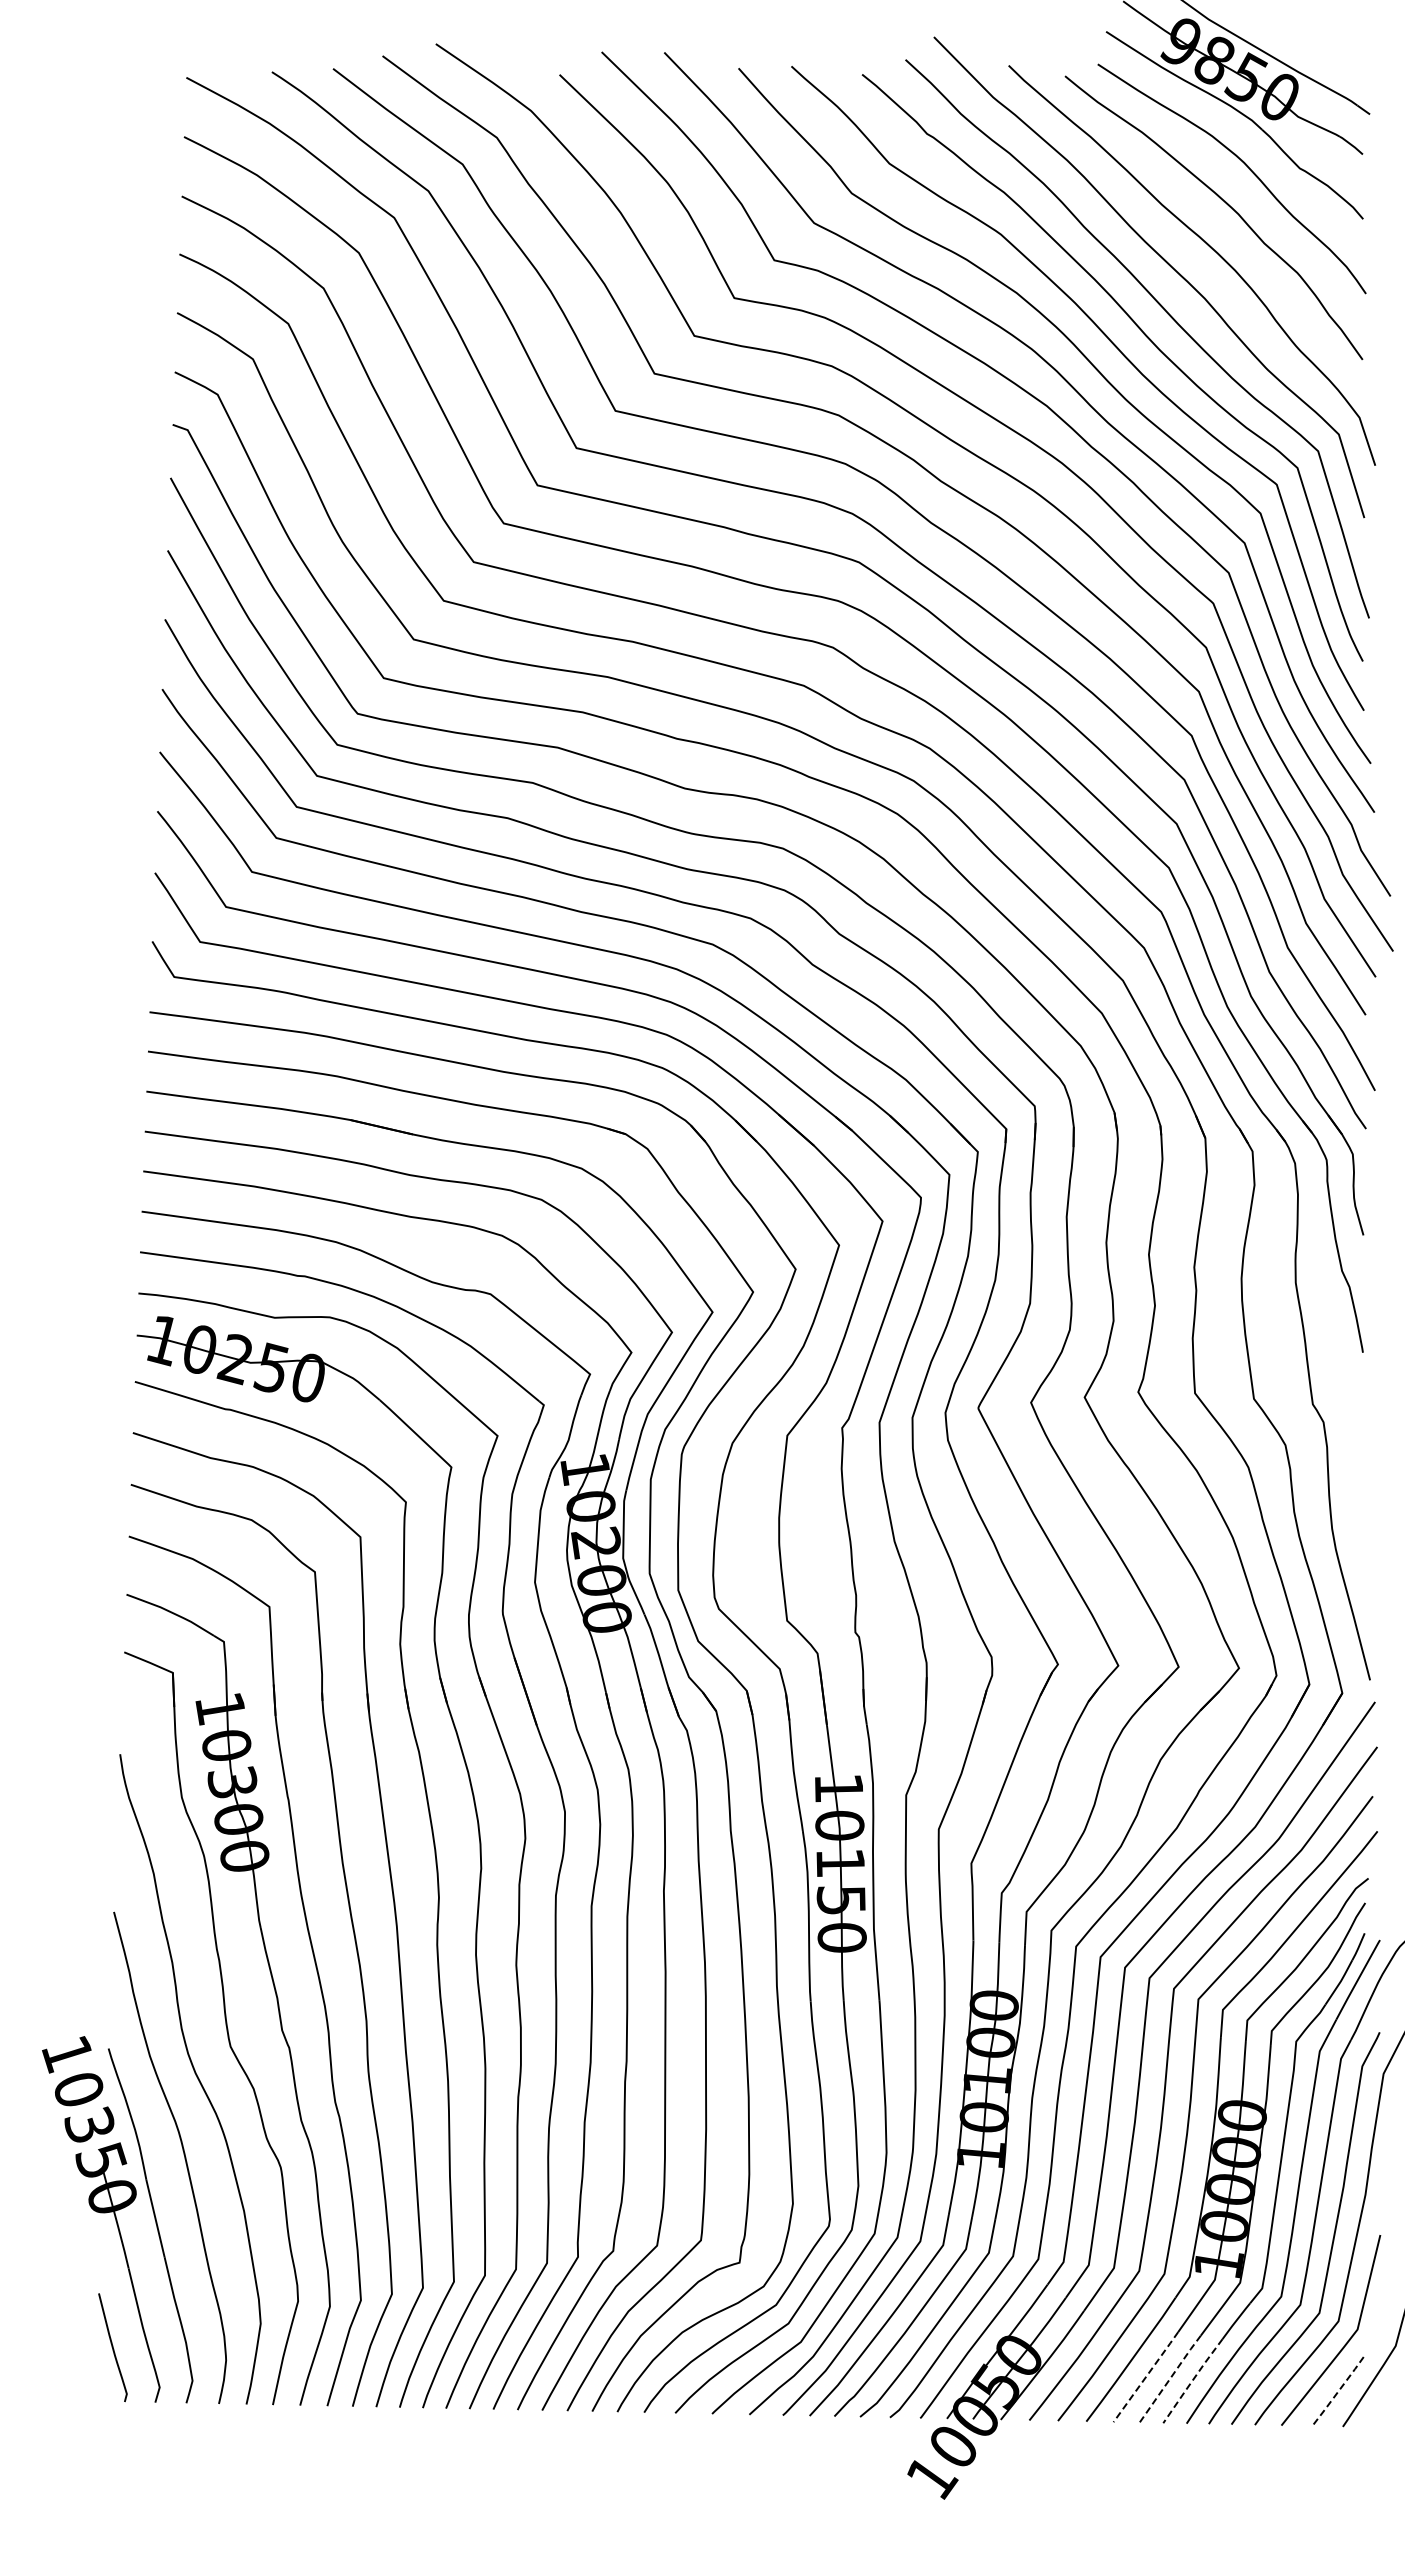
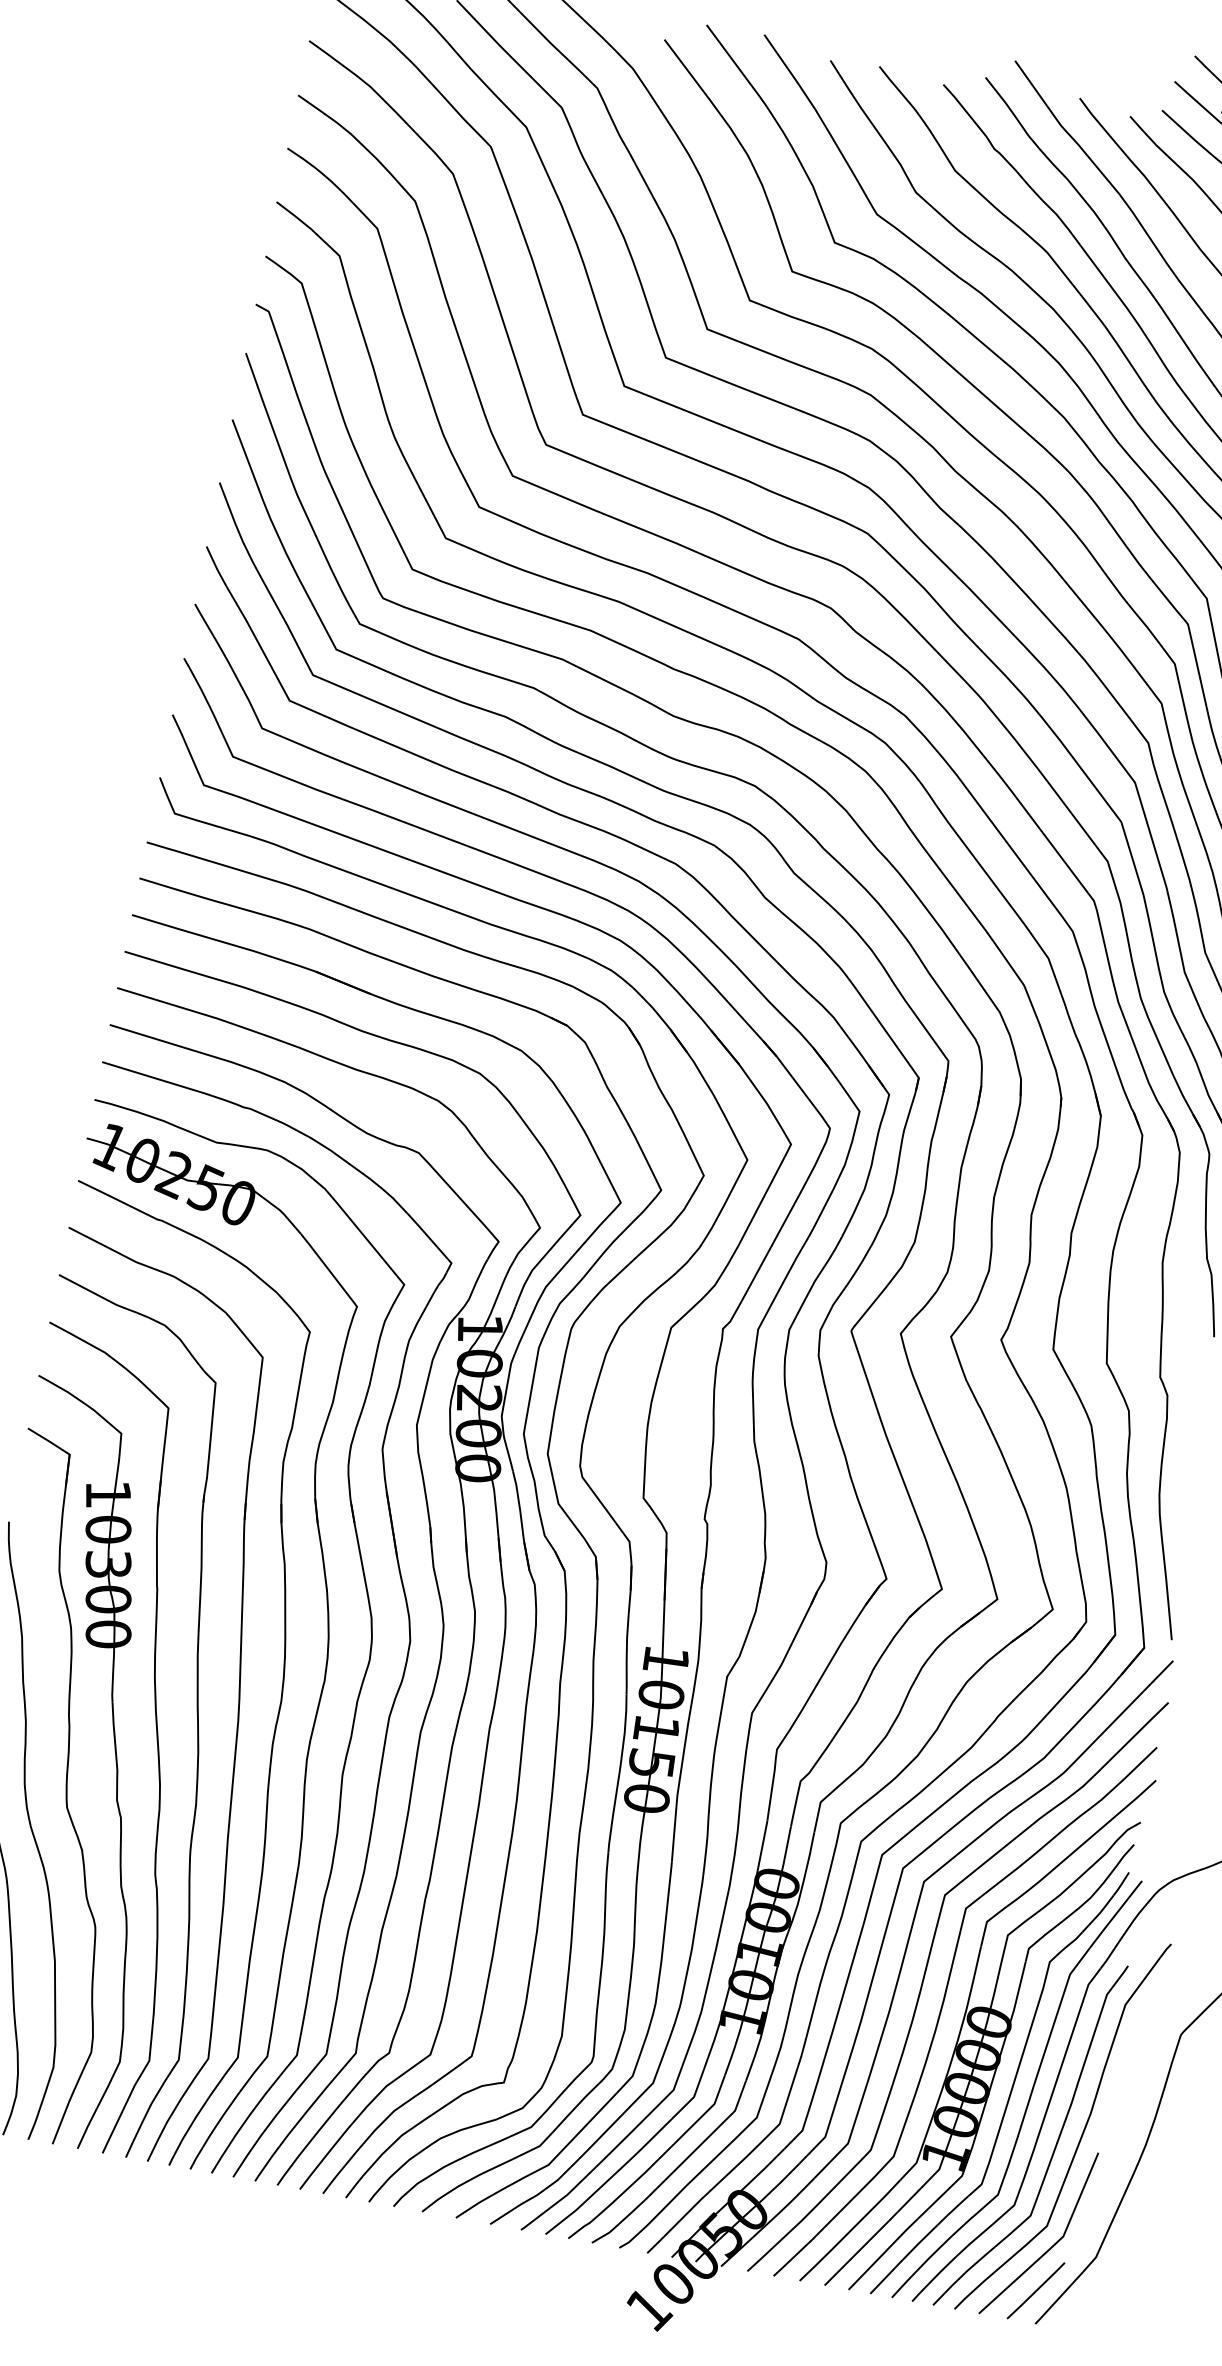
line: (1146, 2377) -> (861, 2249), dashed -> solid
line: (1170, 2378) -> (883, 2253), dashed -> solid
line: (1192, 2380) -> (903, 2258), dashed -> solid
line: (1338, 2391) -> (1036, 2290), dashed -> solid

